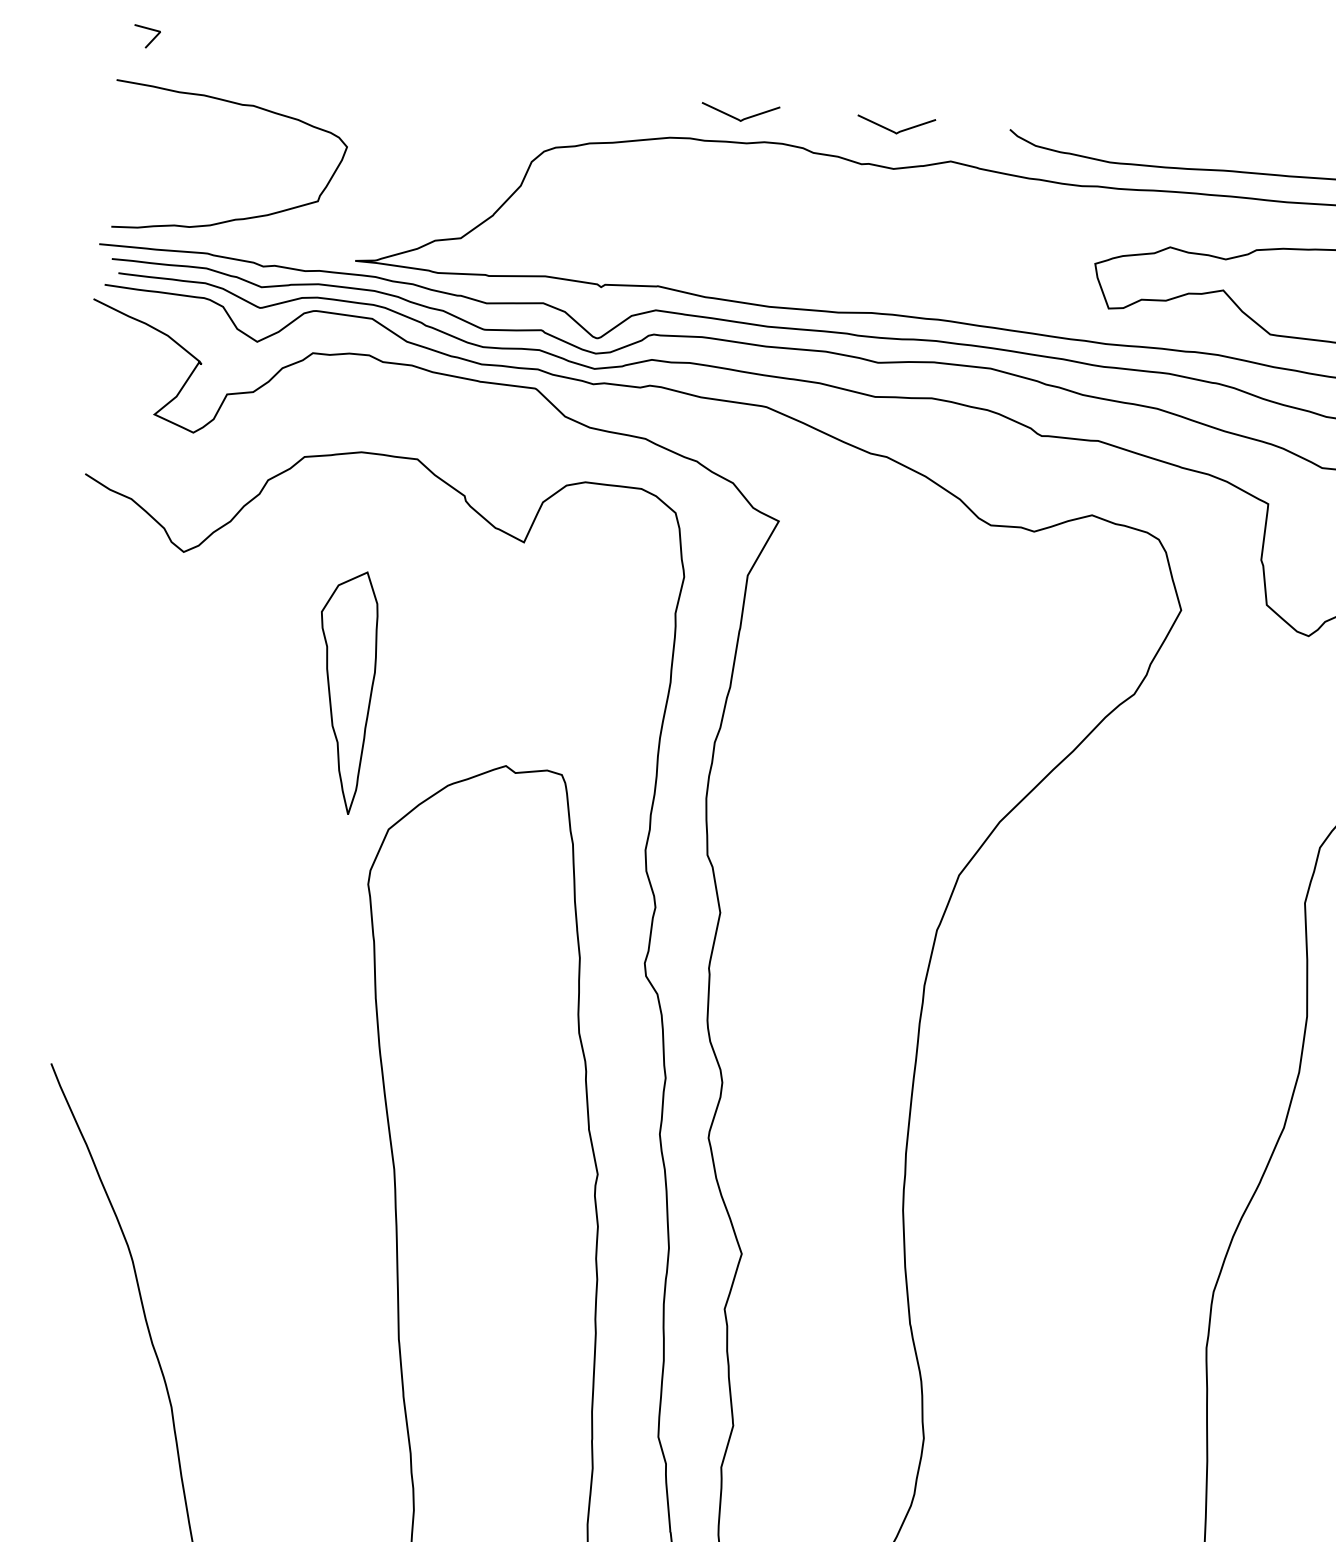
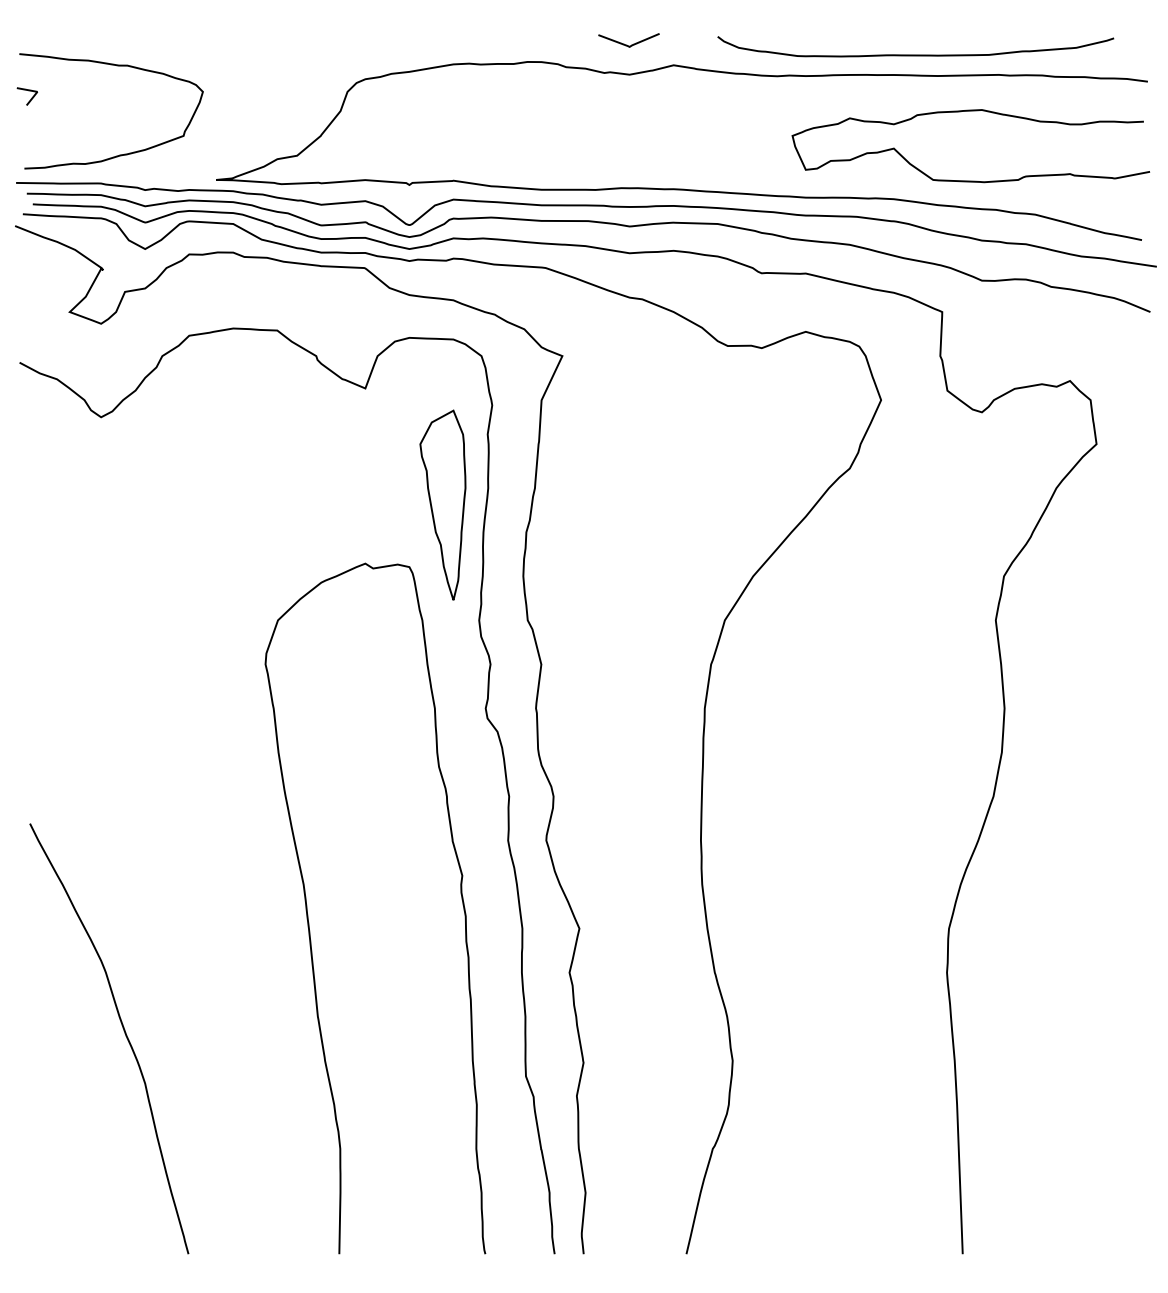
line: (150, 40) -> (30, 99), moved
line: (736, 117) -> (504, 44), removed
part: (343, 691) -> (442, 504), moved

